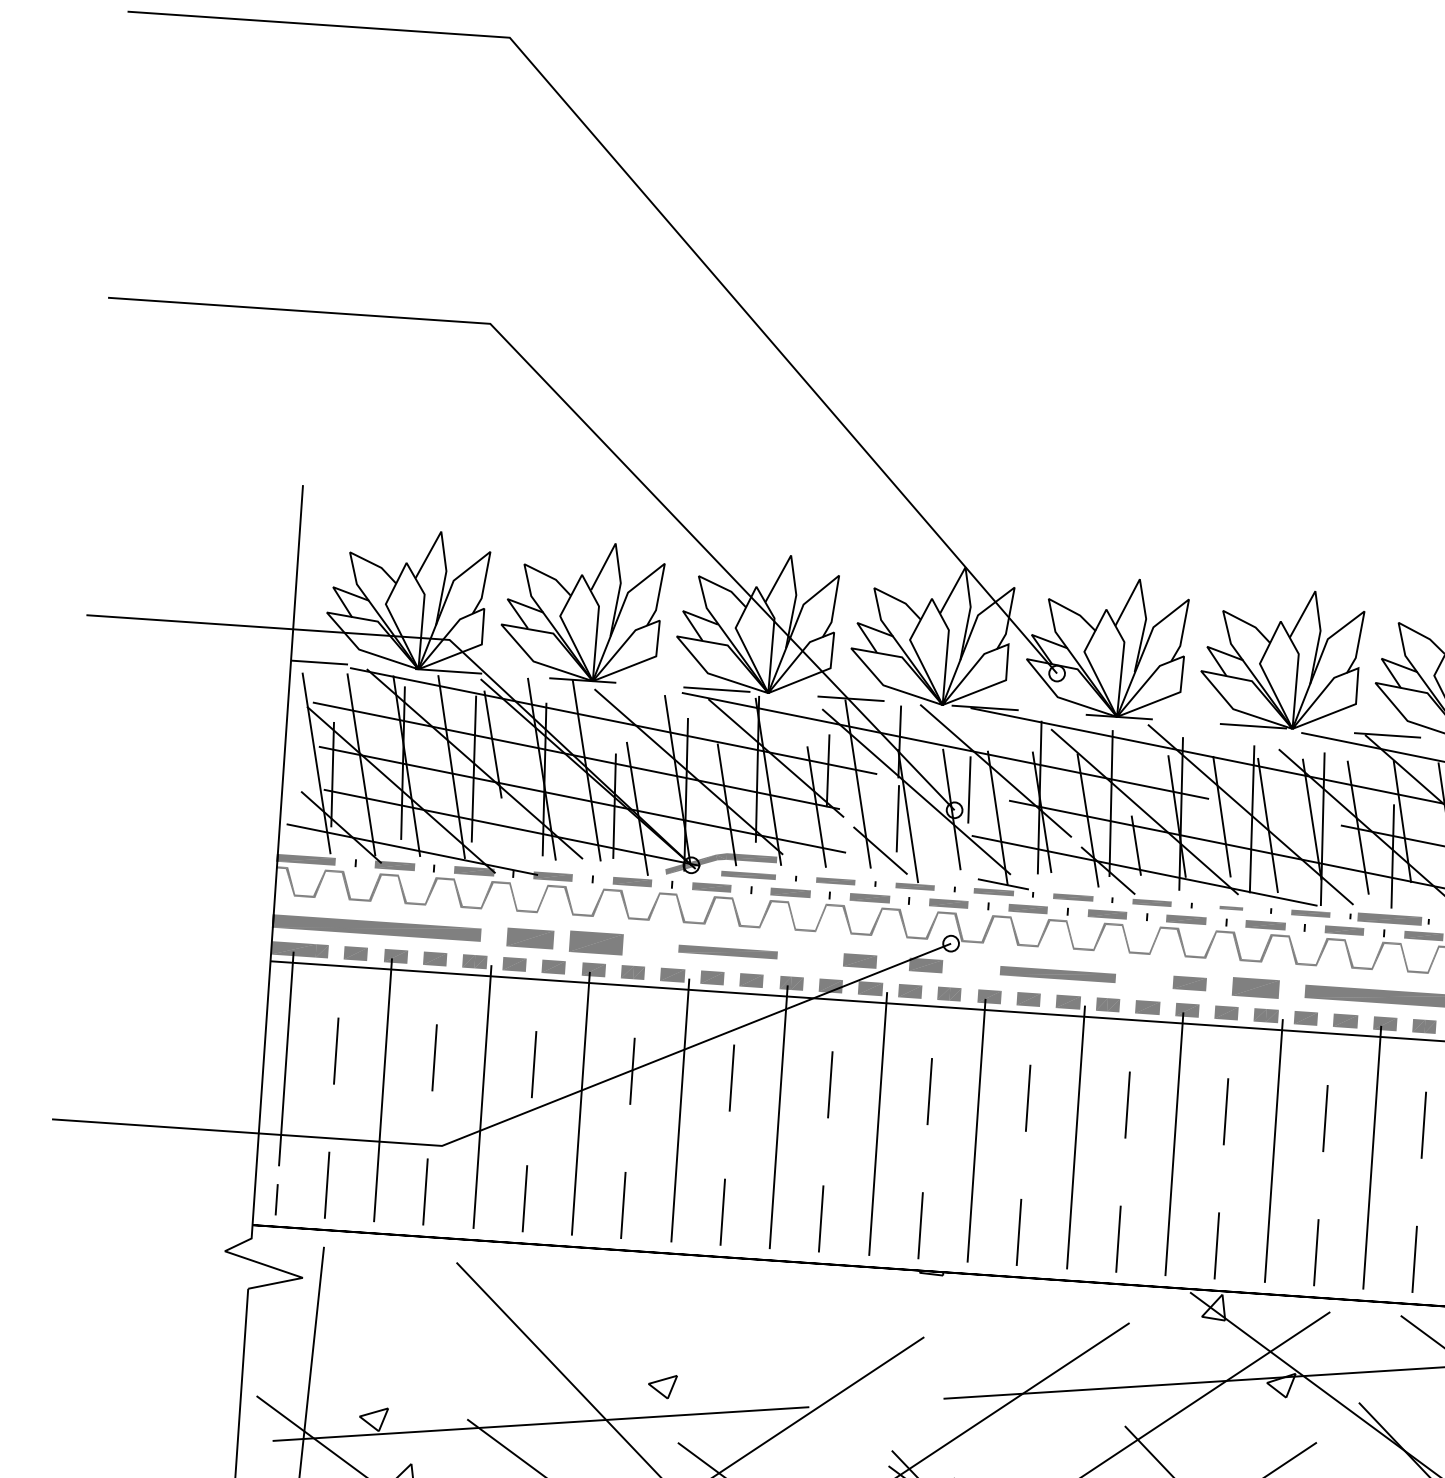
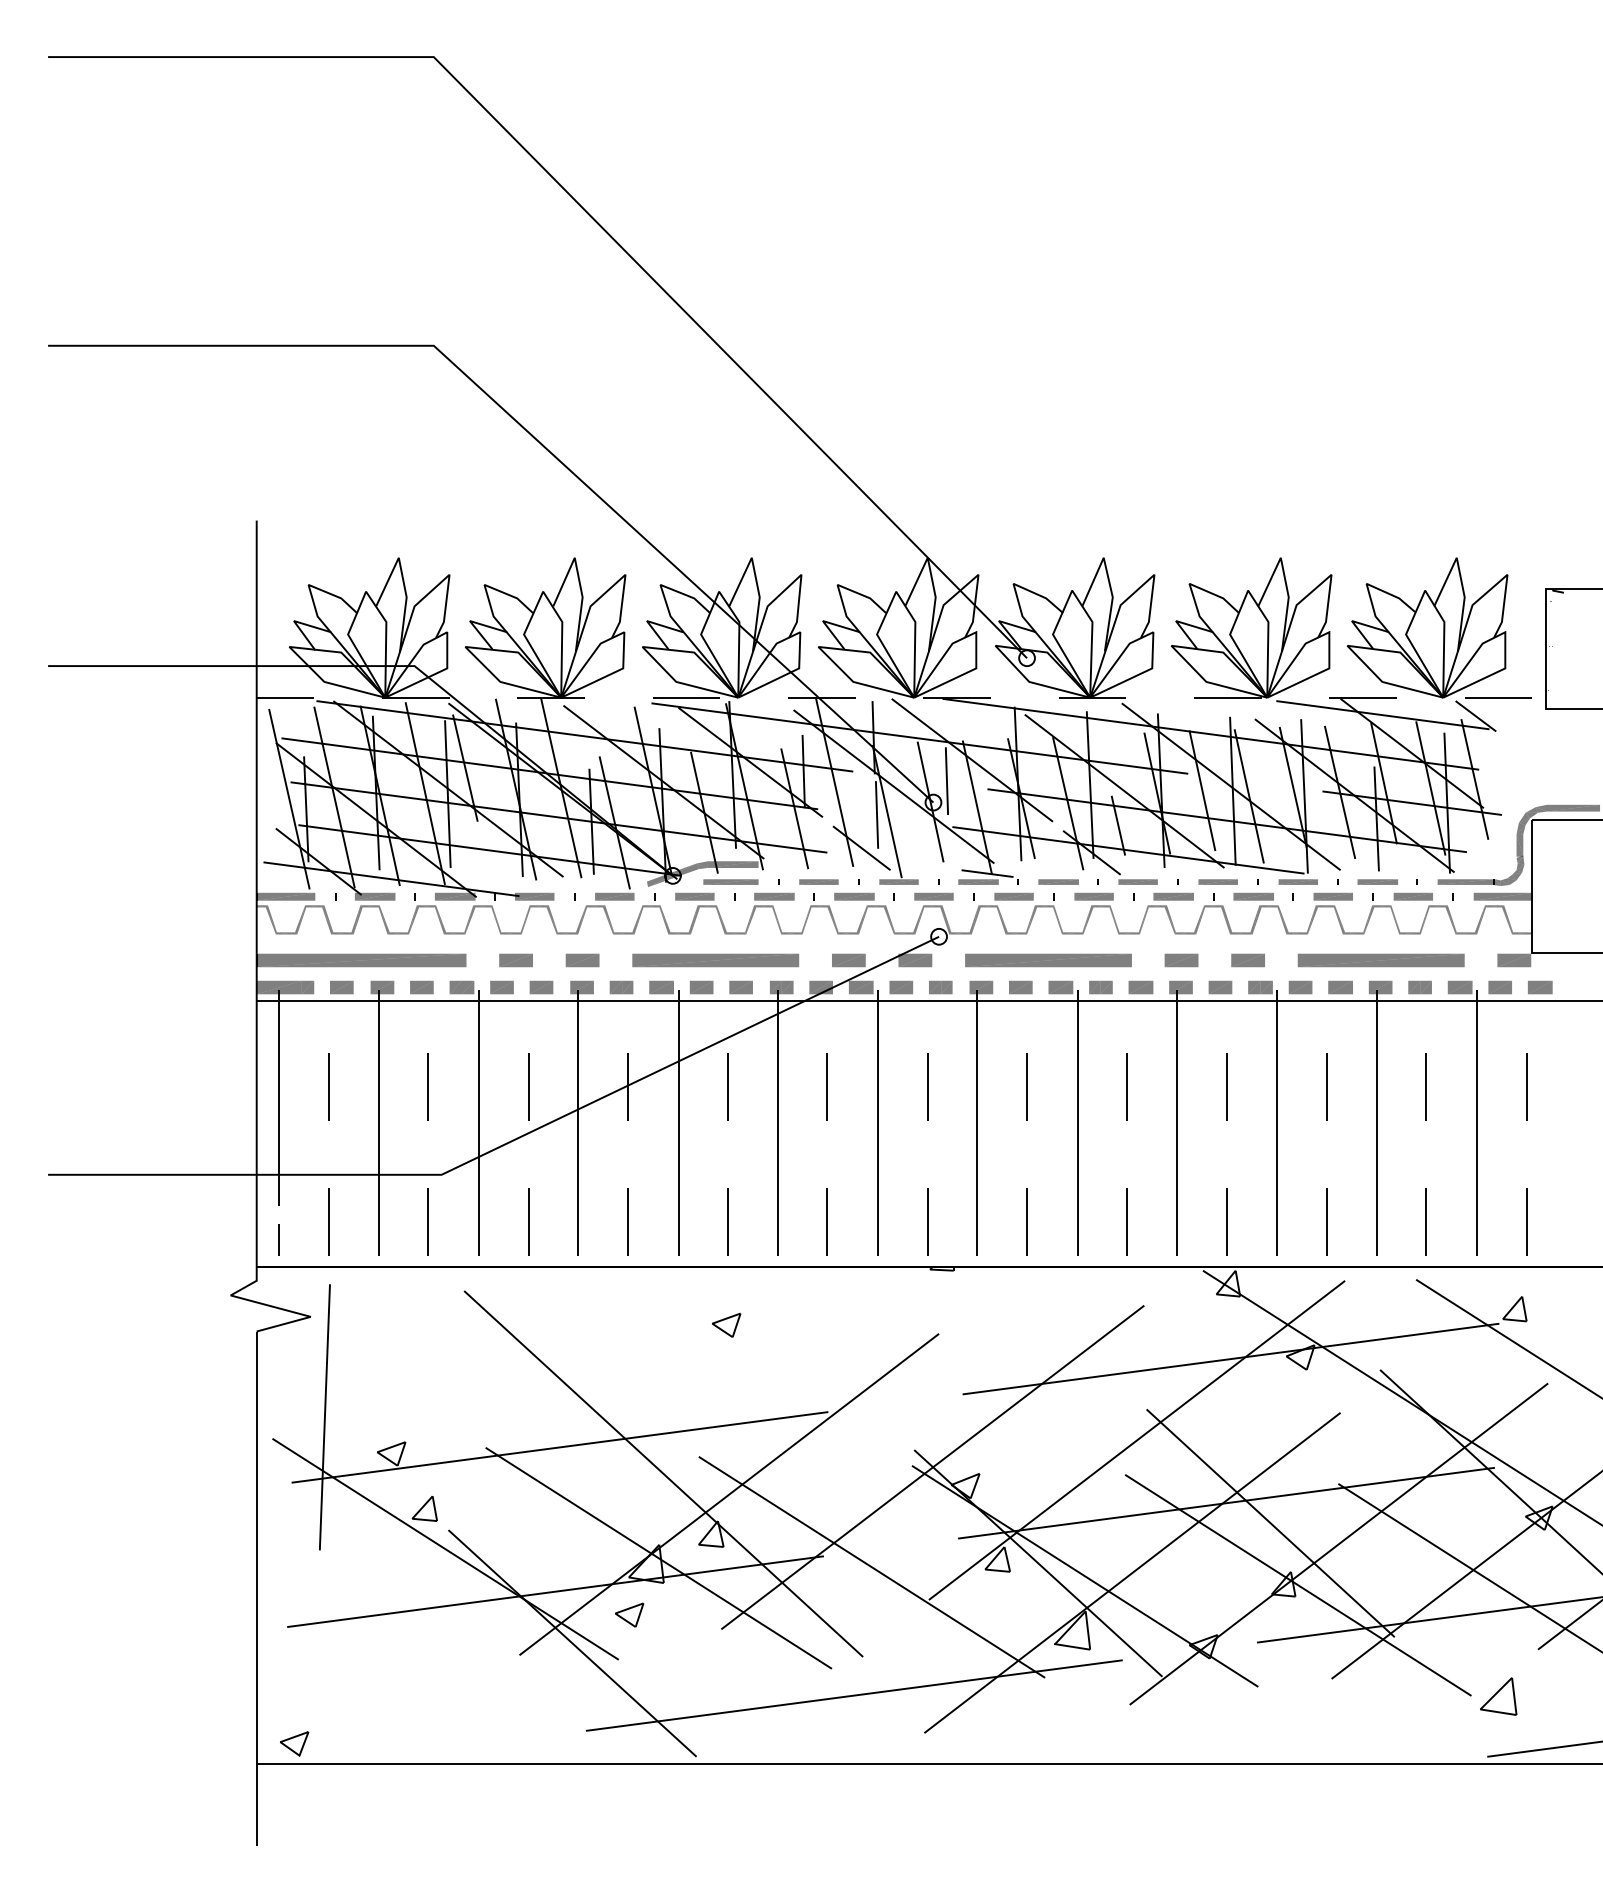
part: (1230, 907) -> (1217, 881), size x1.67
part: (1389, 918) -> (1377, 881), size x0.62
part: (529, 938) -> (515, 960), size x0.71
part: (596, 943) -> (582, 960), size x0.62
part: (727, 952) -> (715, 960), size x1.67
part: (1057, 974) -> (1048, 960), size x1.43
part: (1255, 988) -> (1247, 960), size x0.71
part: (662, 1386) -> (726, 1325), moved

